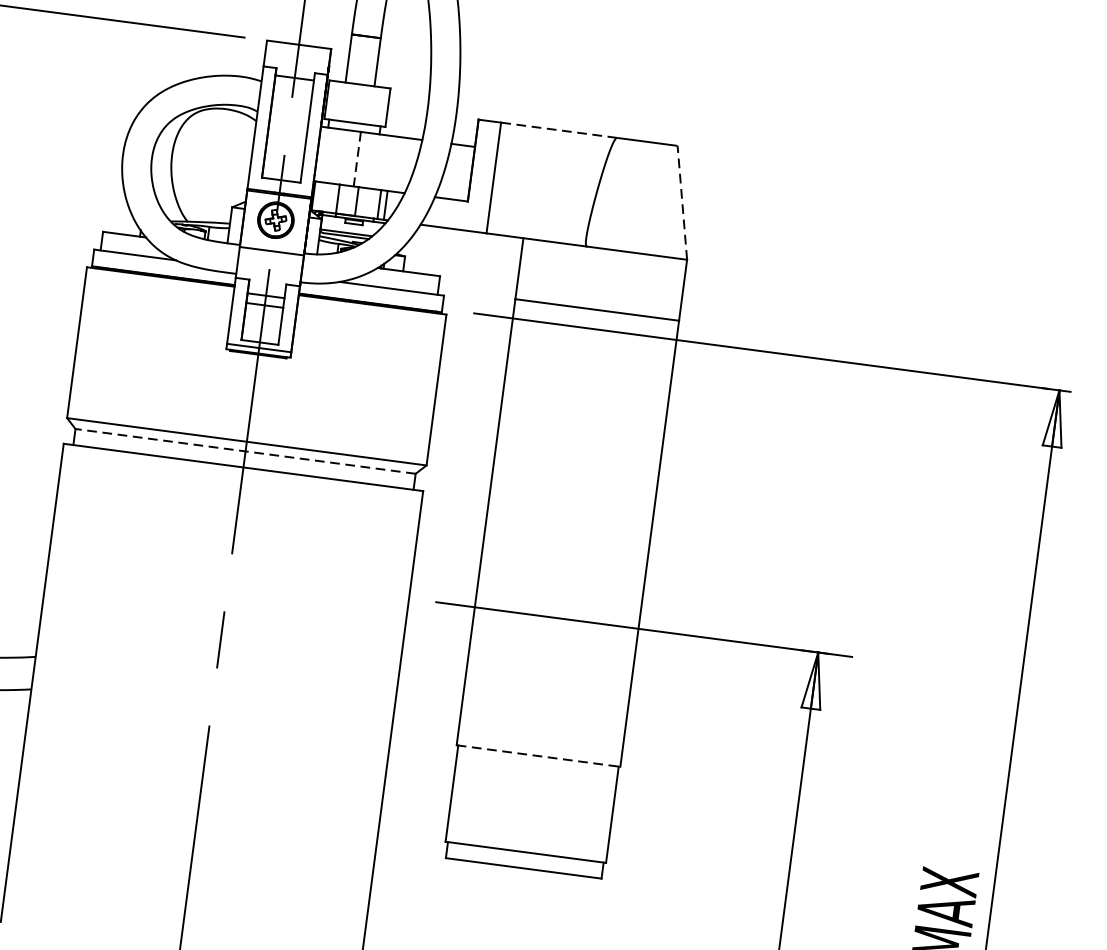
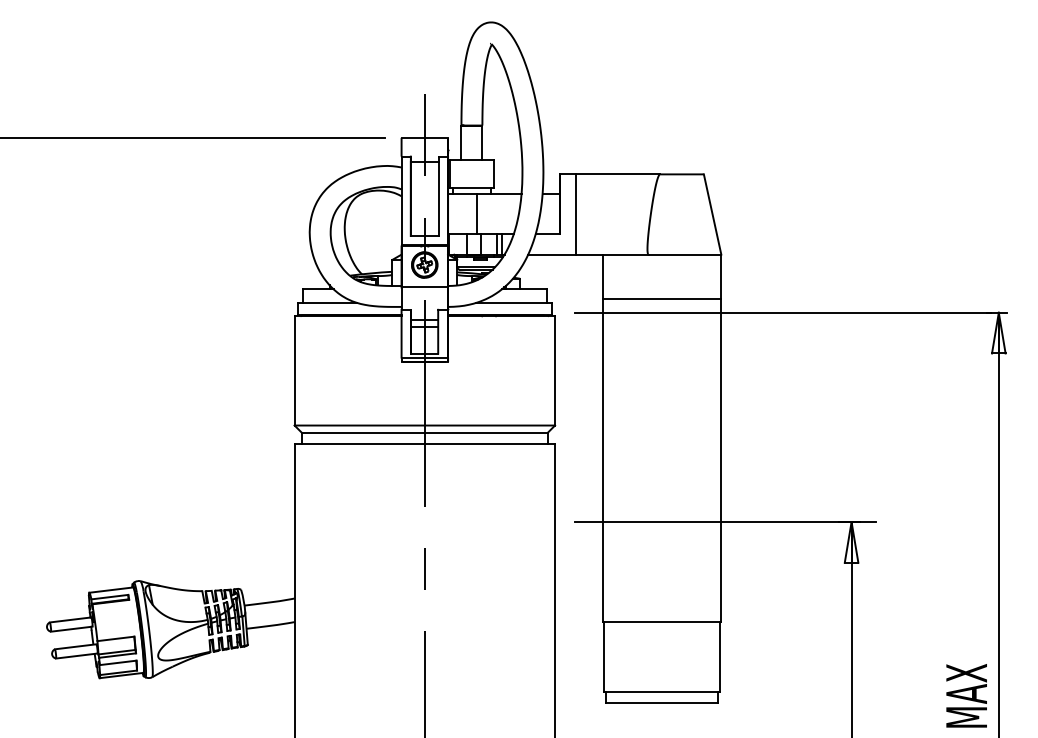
line: (558, 130) -> (617, 174), dashed -> solid
line: (358, 158) -> (477, 213), dashed -> solid
line: (682, 202) -> (712, 214), dashed -> solid
line: (245, 451) -> (424, 432), dashed -> solid
line: (539, 756) -> (662, 622), dashed -> solid

